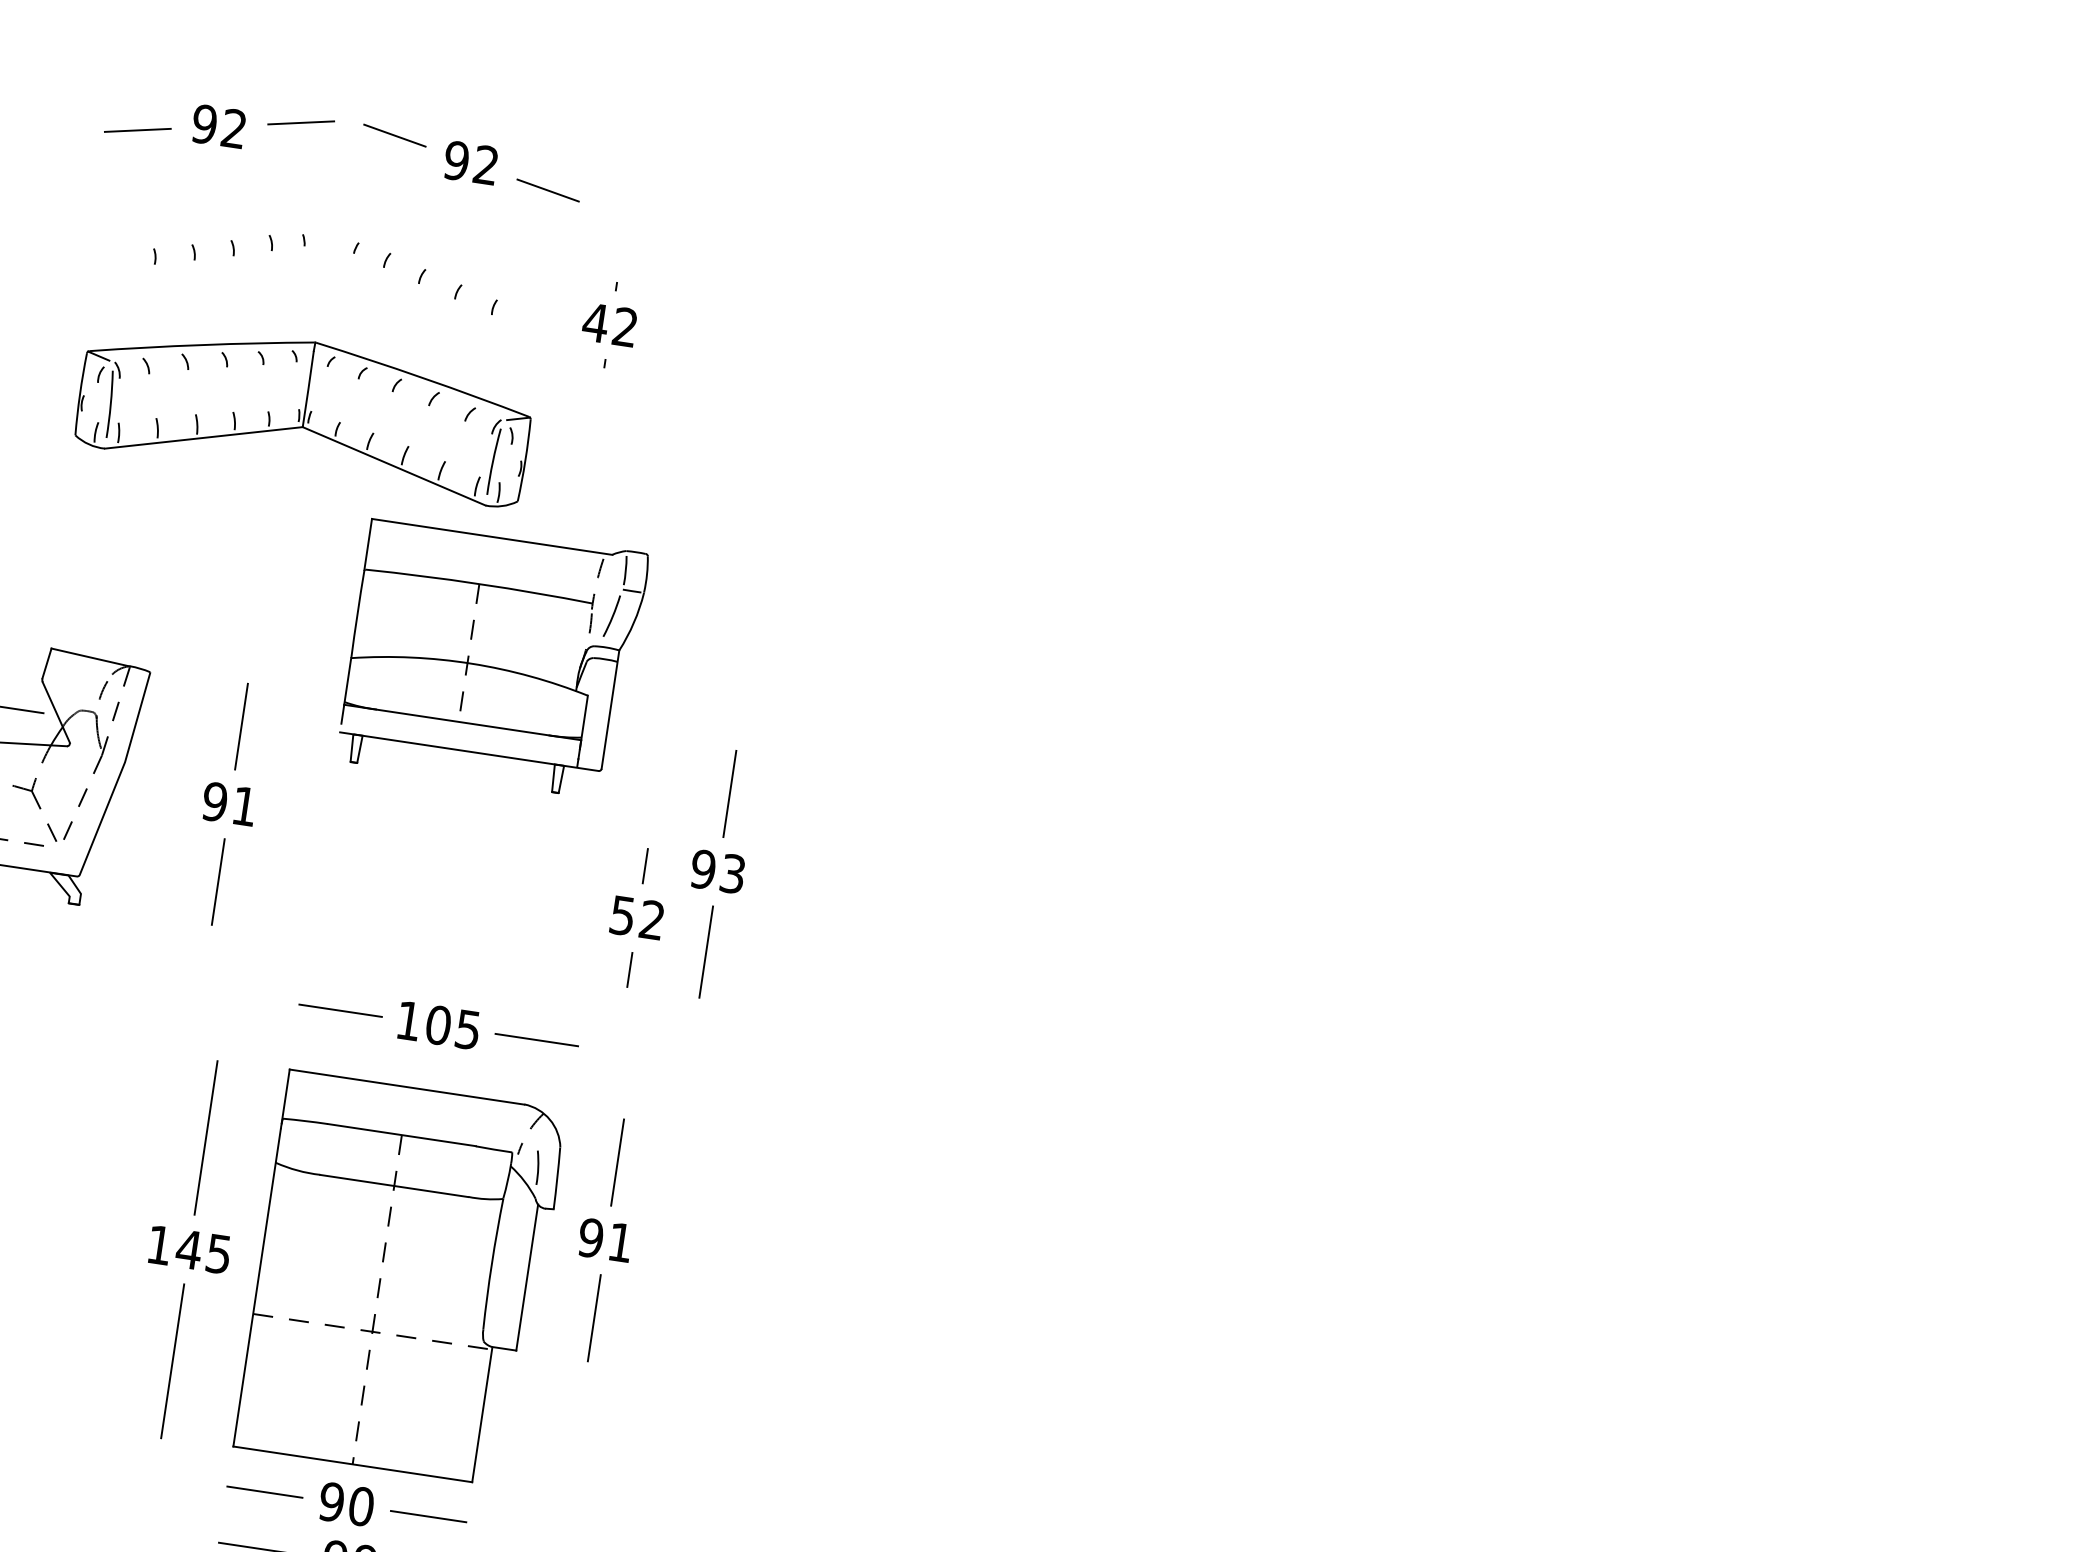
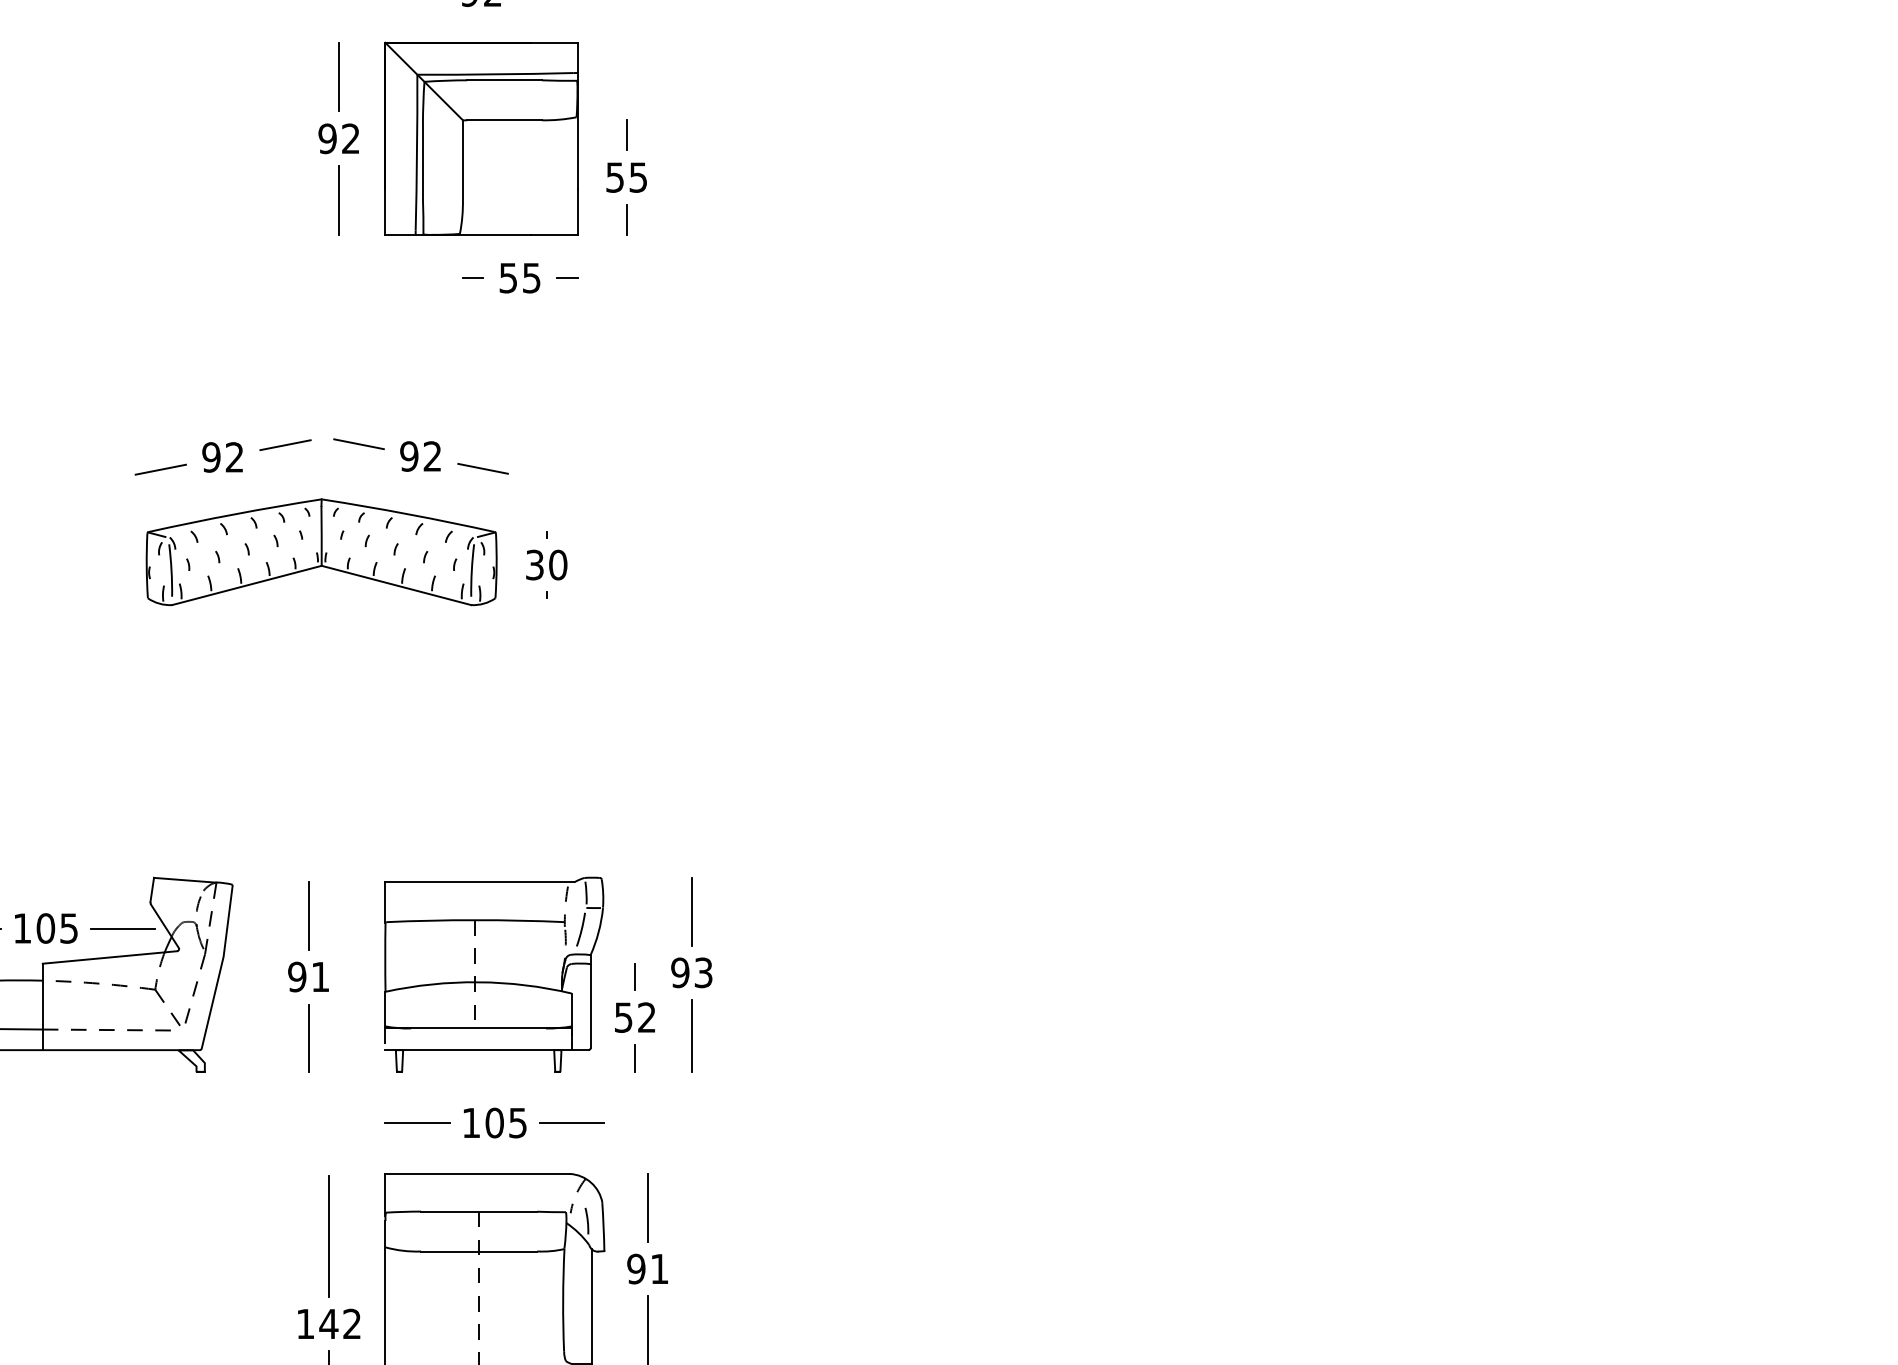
text: (610, 324) -> (546, 564), 42 -> 30
part: (305, 410) -> (321, 552), moved
part: (493, 656) -> (494, 974), moved
text: (218, 1253) -> (351, 1323), 145 -> 142

